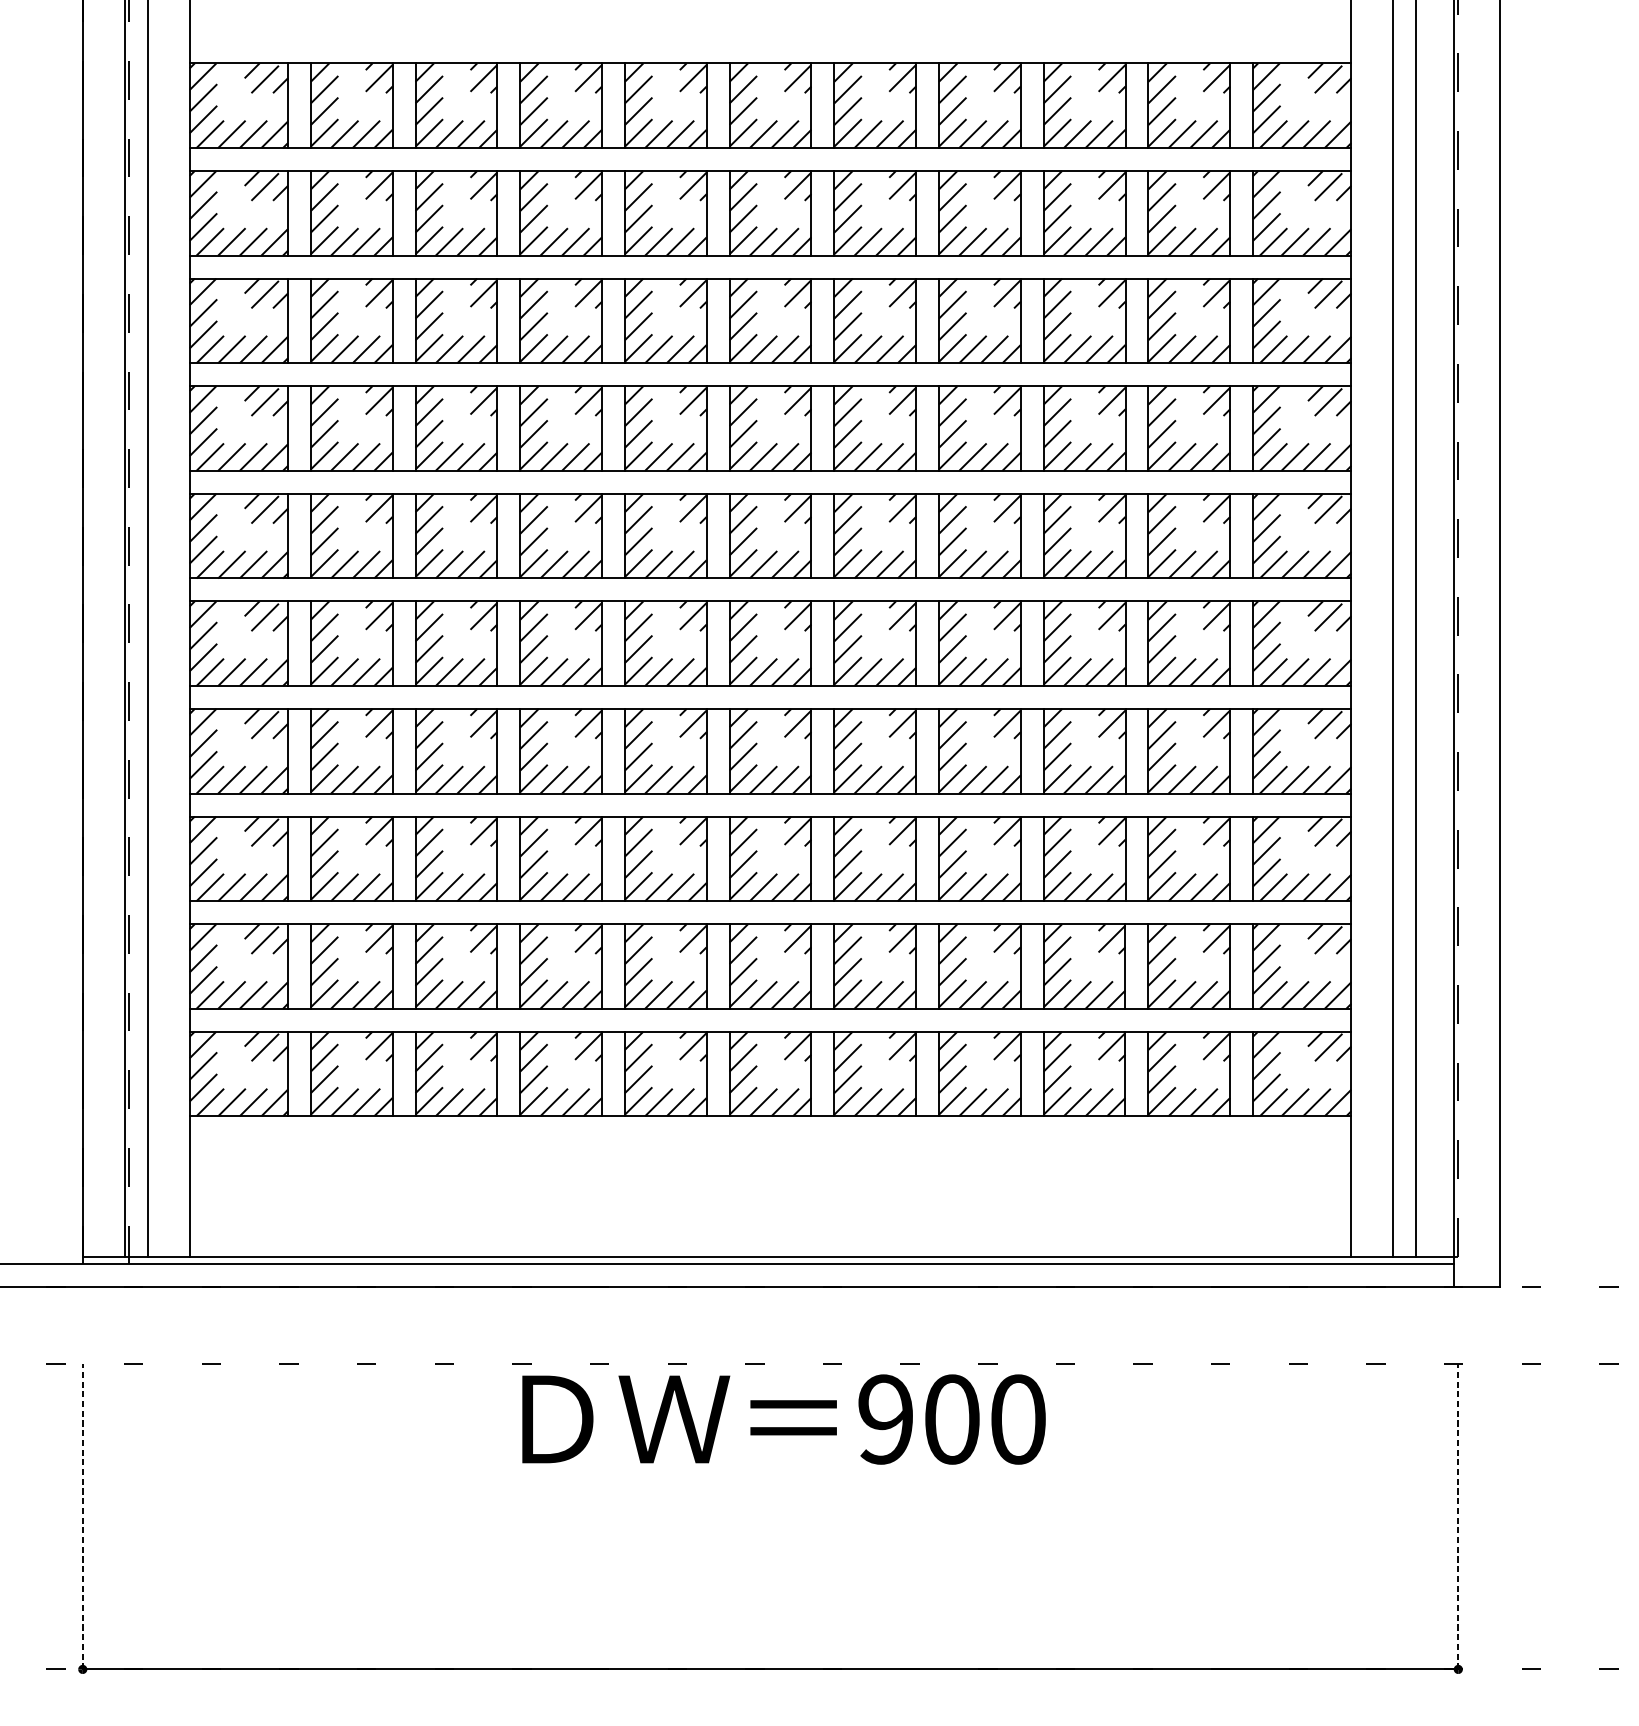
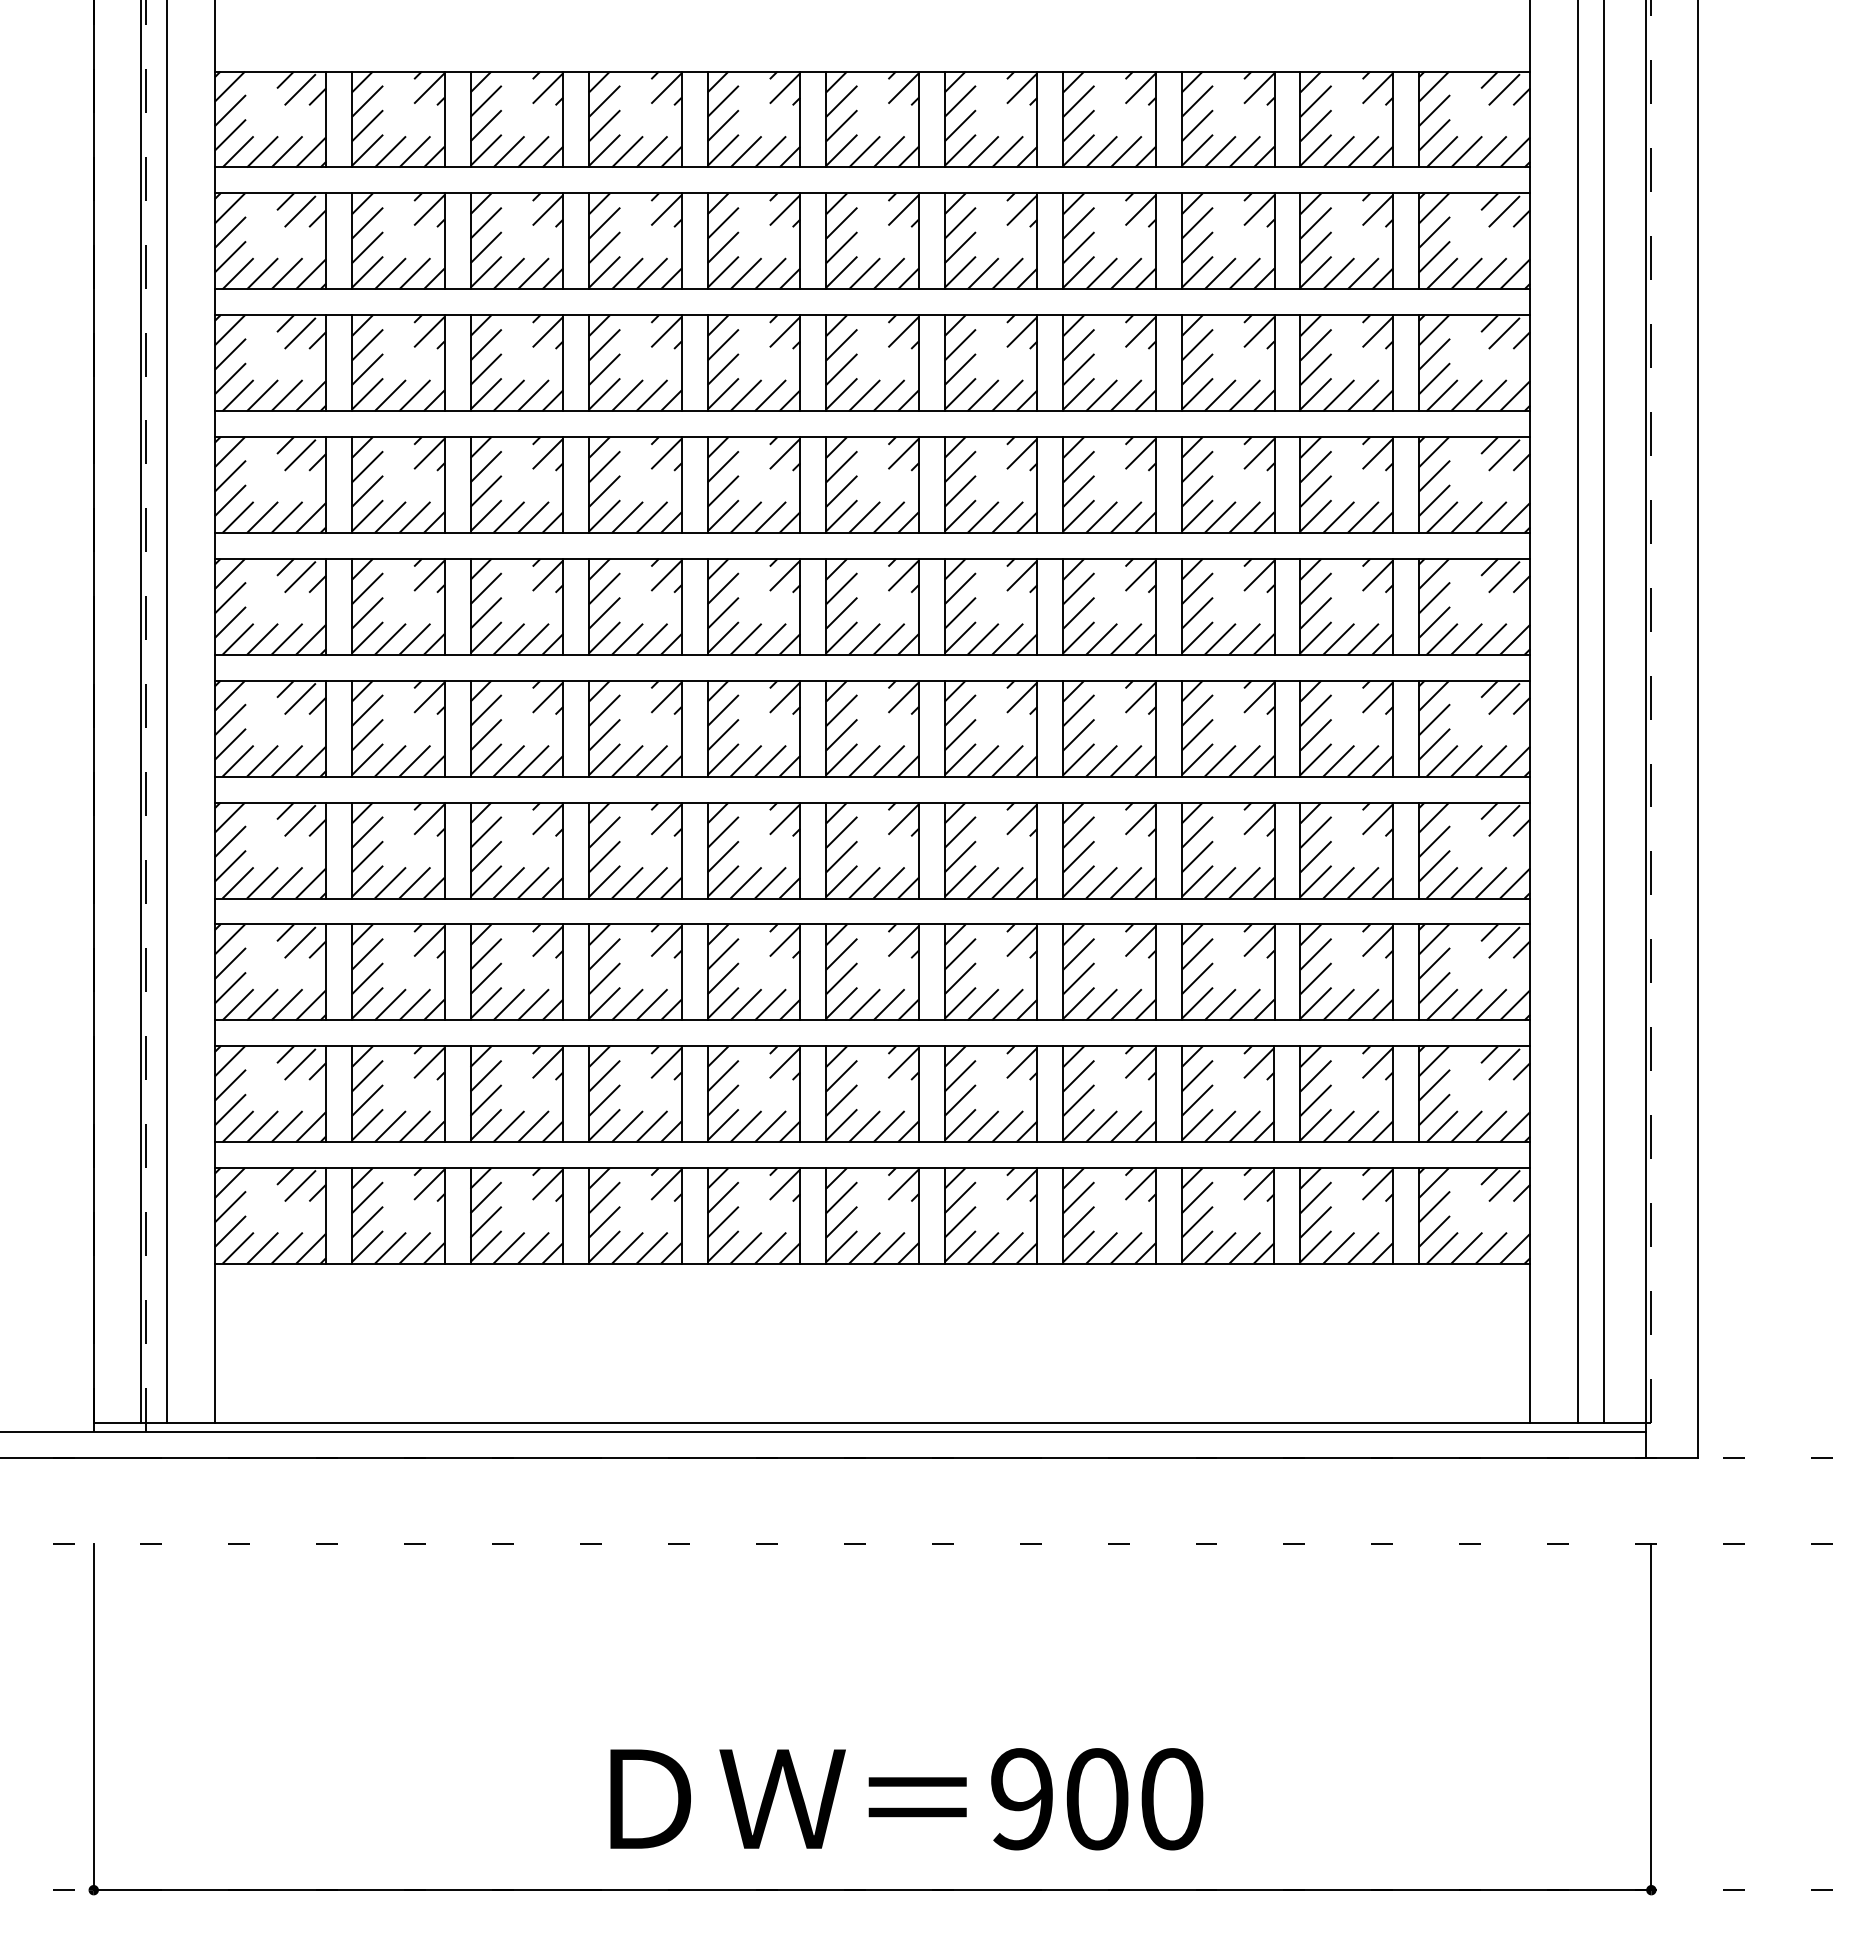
text: (783, 1419) -> (906, 1799), moved
line: (82, 1516) -> (93, 1716), dashed -> solid
line: (1458, 1516) -> (1651, 1716), dashed -> solid

